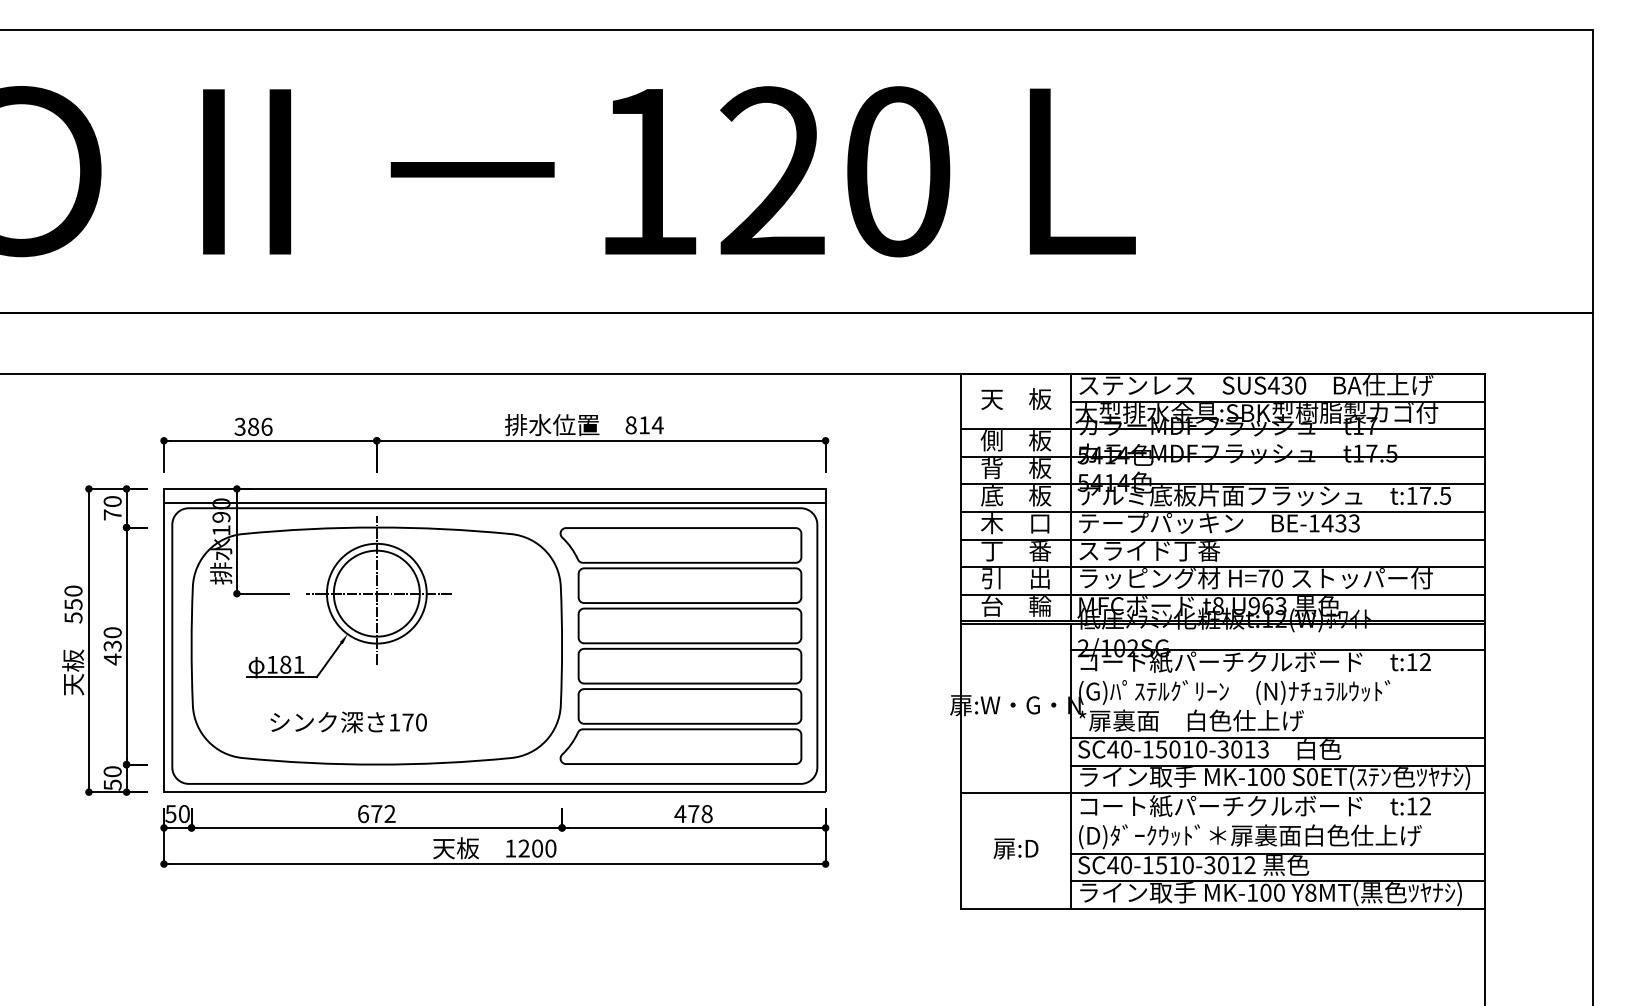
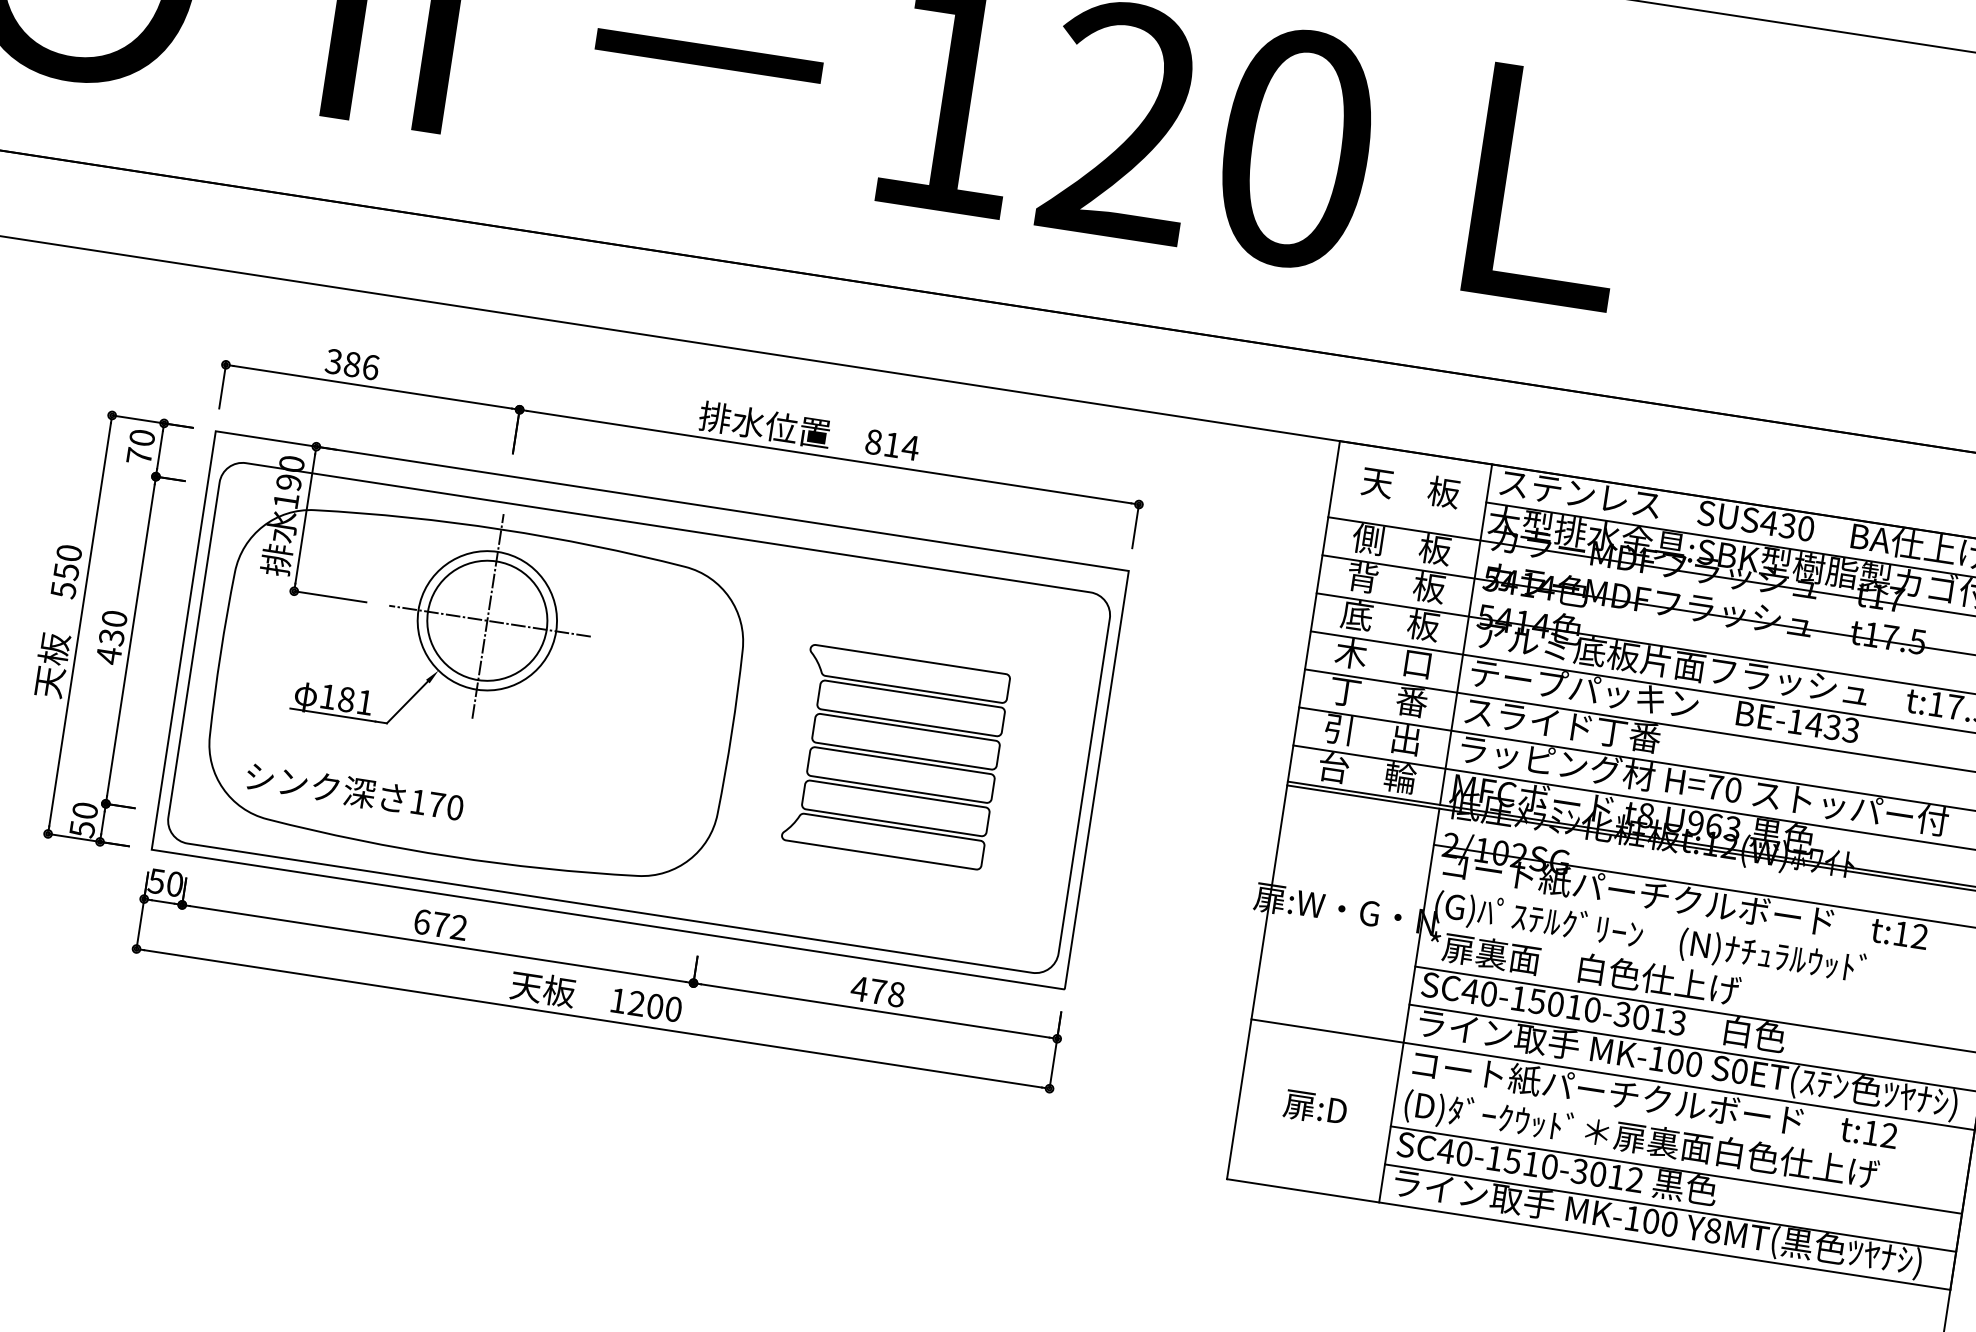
line: (494, 502) -> (668, 519), removed
part: (680, 645) -> (895, 756), size x0.6
text: (348, 722) -> (354, 792), moved

